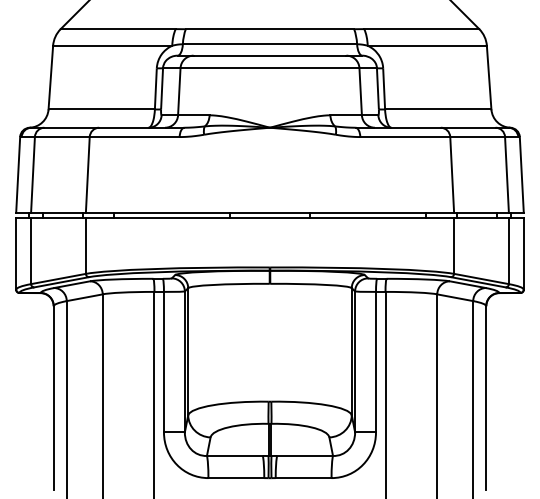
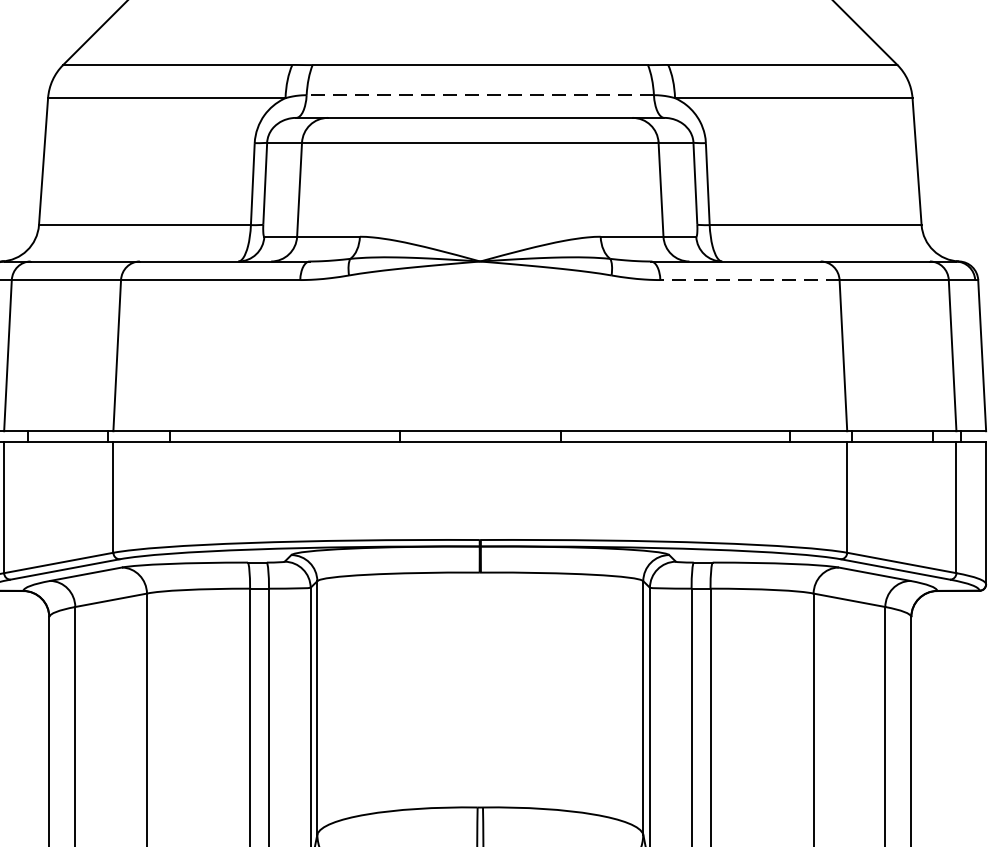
line: (269, 44) -> (479, 95), solid -> dashed
line: (405, 137) -> (750, 280), solid -> dashed

